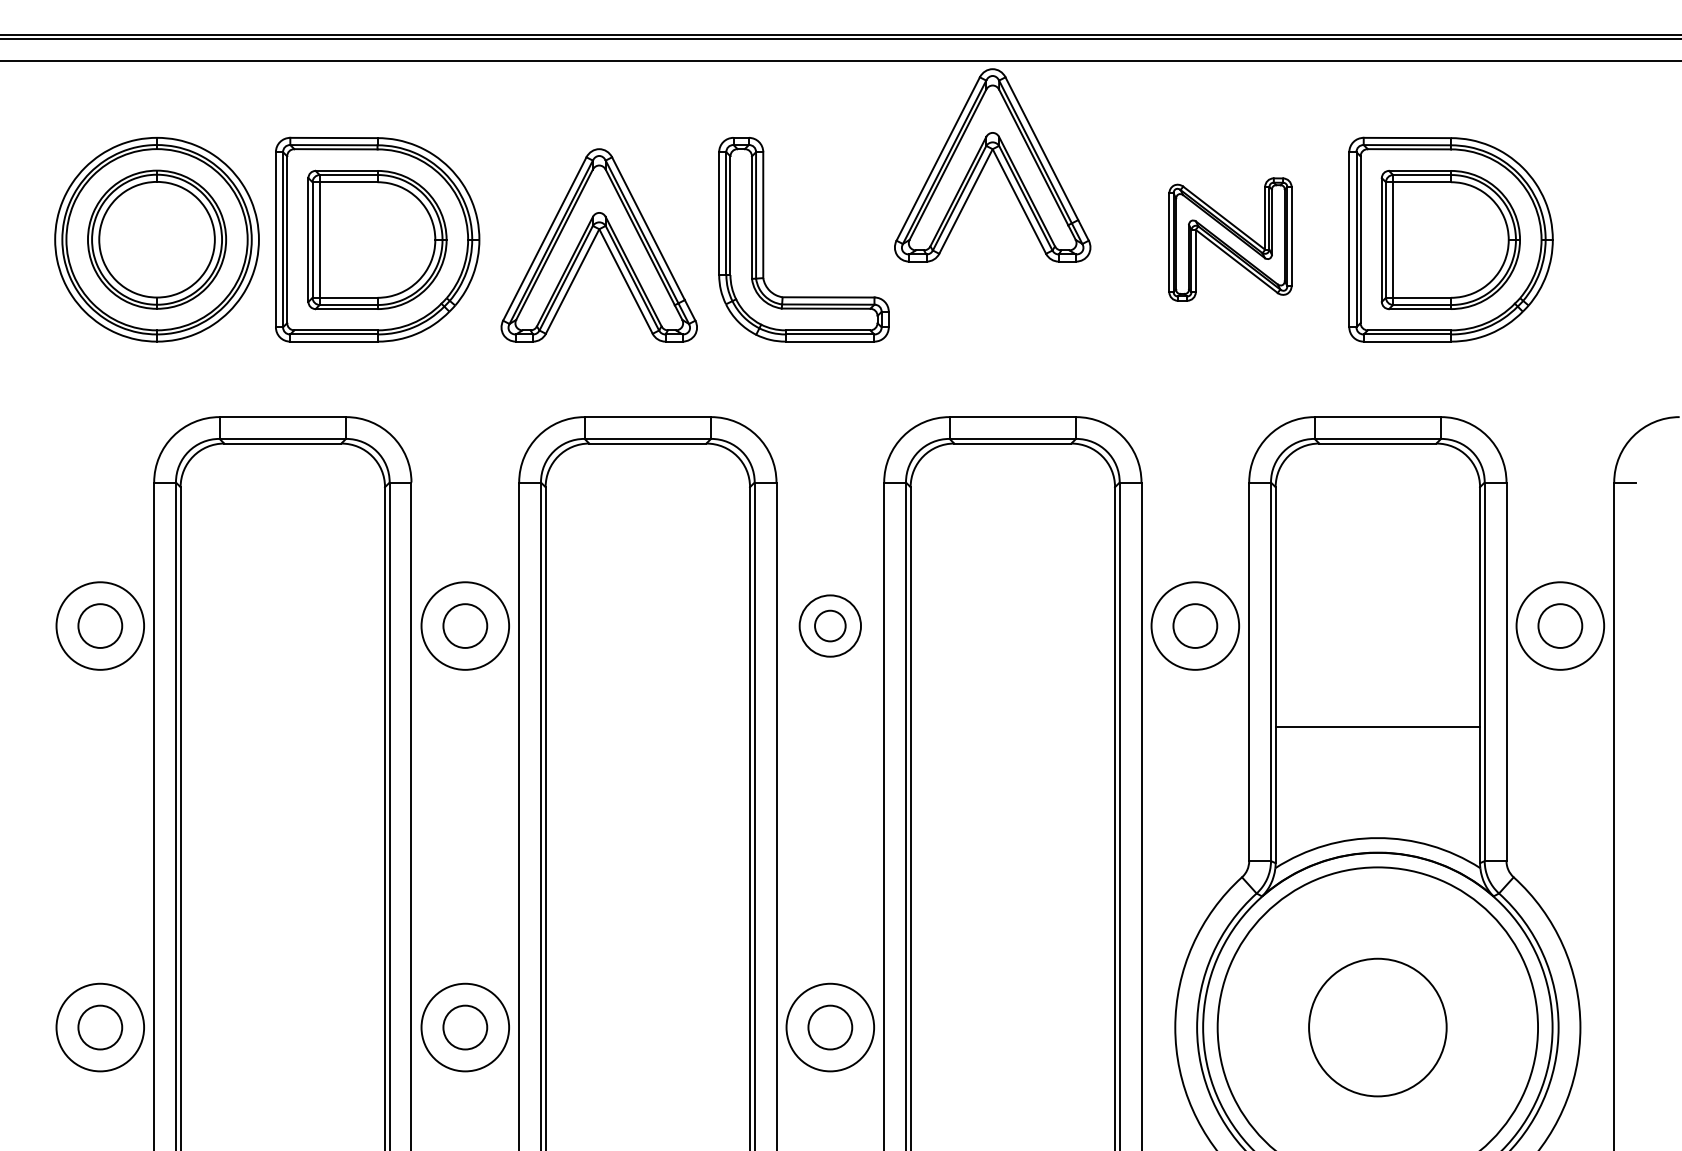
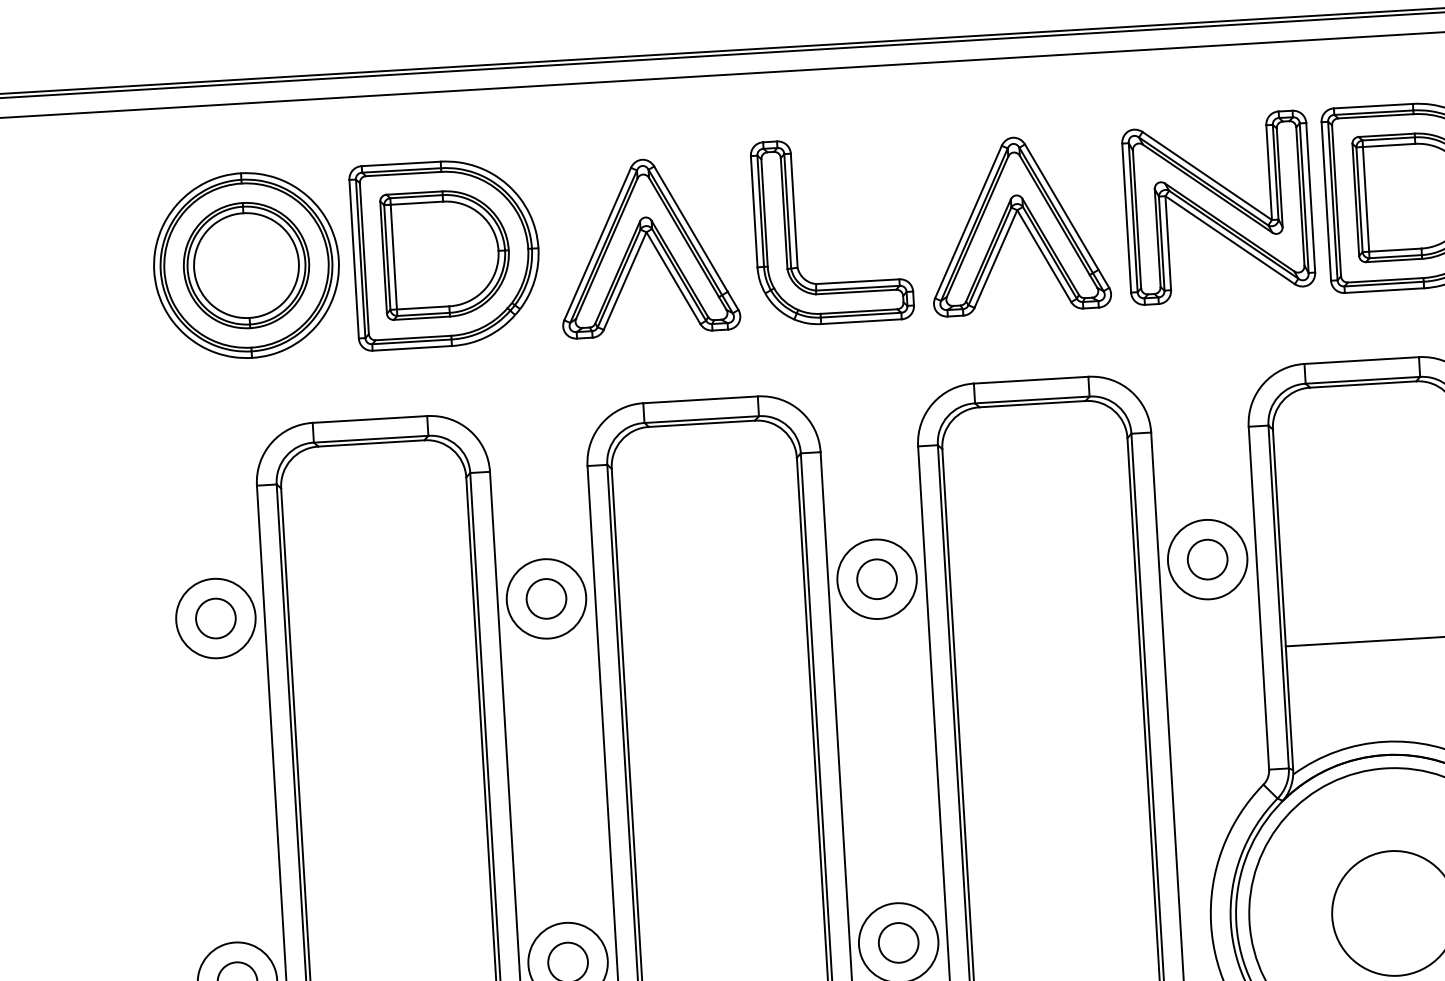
part: (986, 163) -> (1012, 223), moved
part: (1230, 239) -> (1218, 207), size x1.67
circle: (830, 625) -> (877, 578), size x1.43
circle: (830, 625) -> (877, 578), size x1.43

